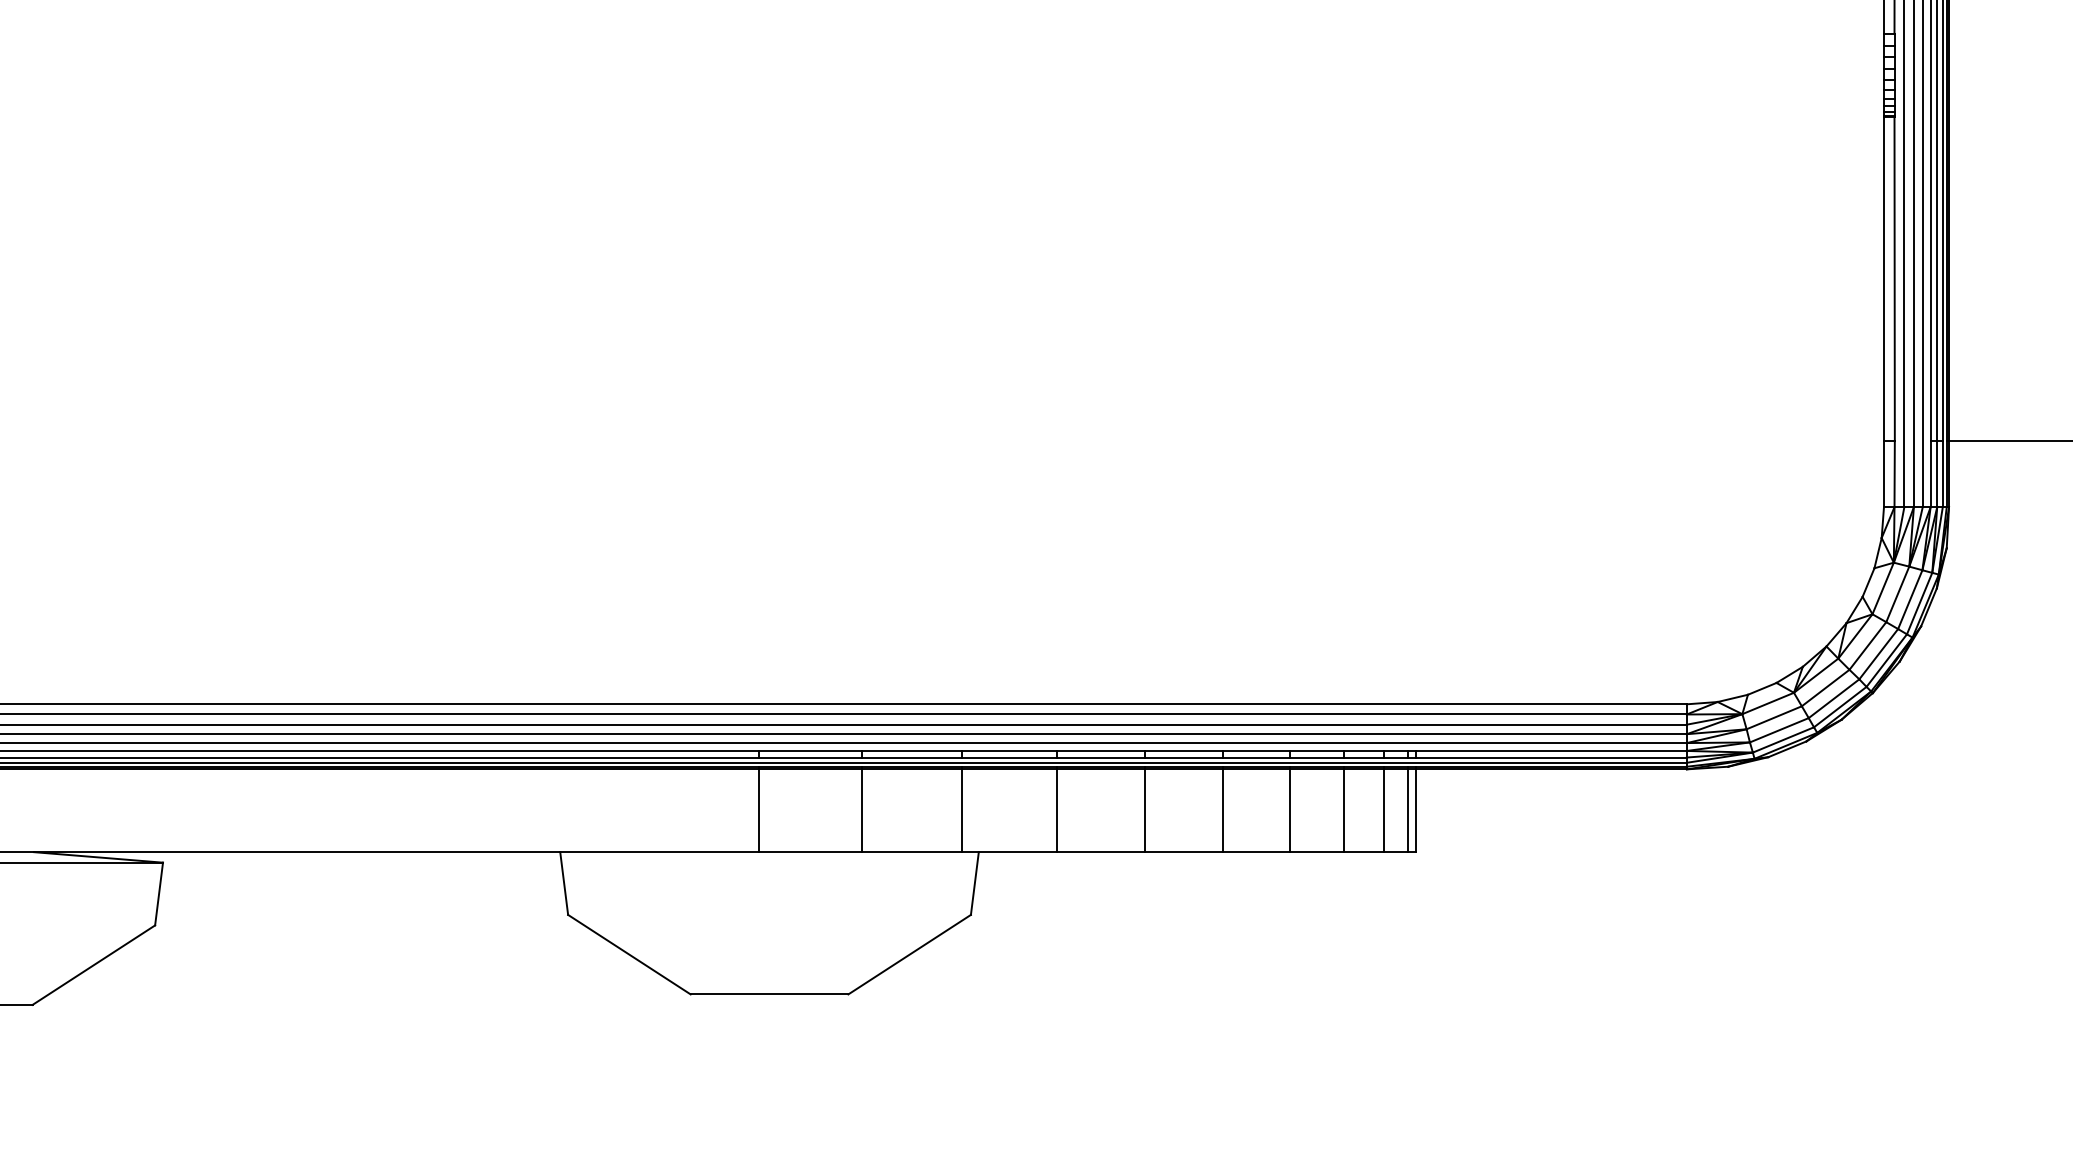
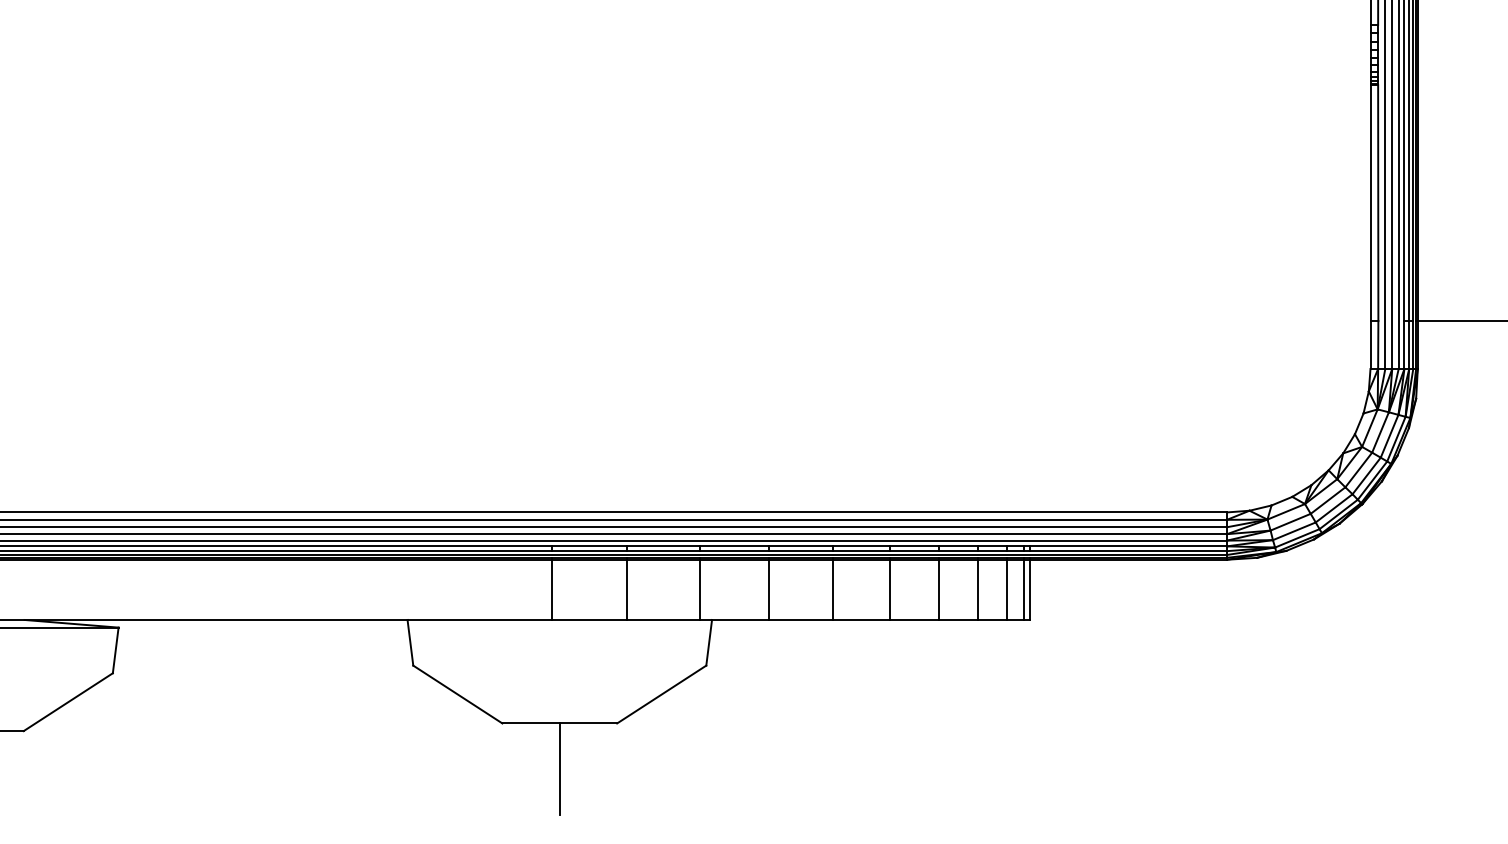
line: (769, 1056) -> (559, 768), added

